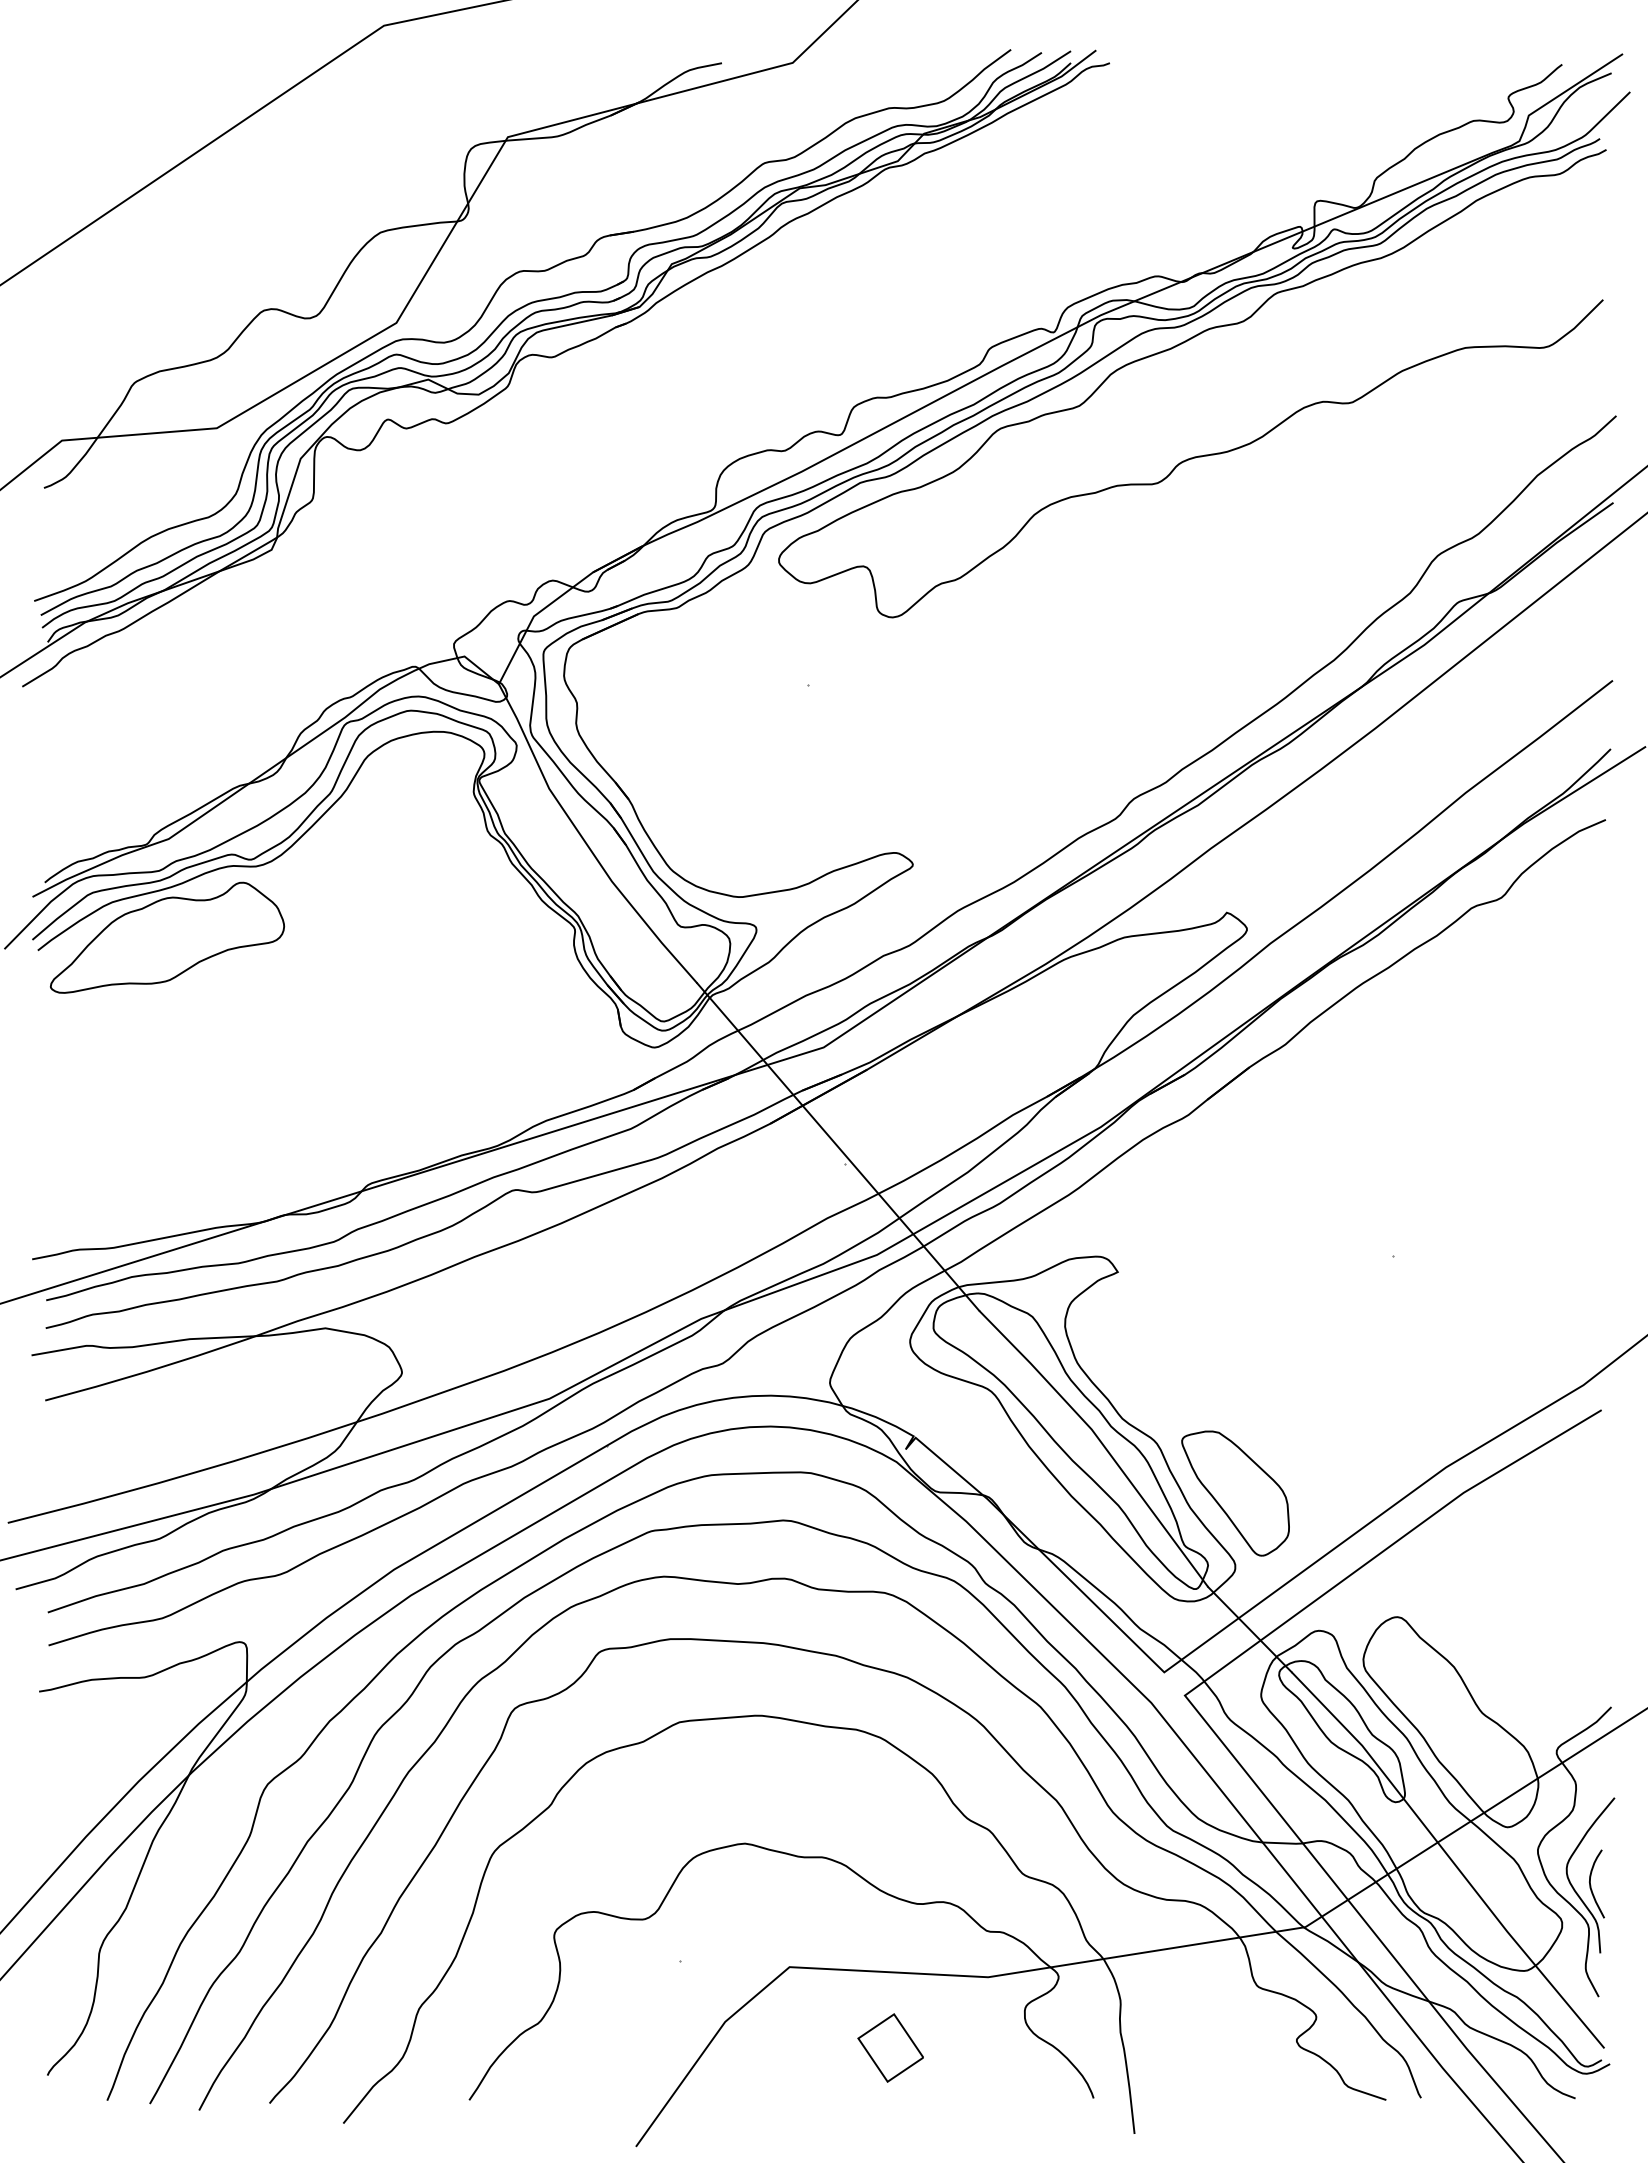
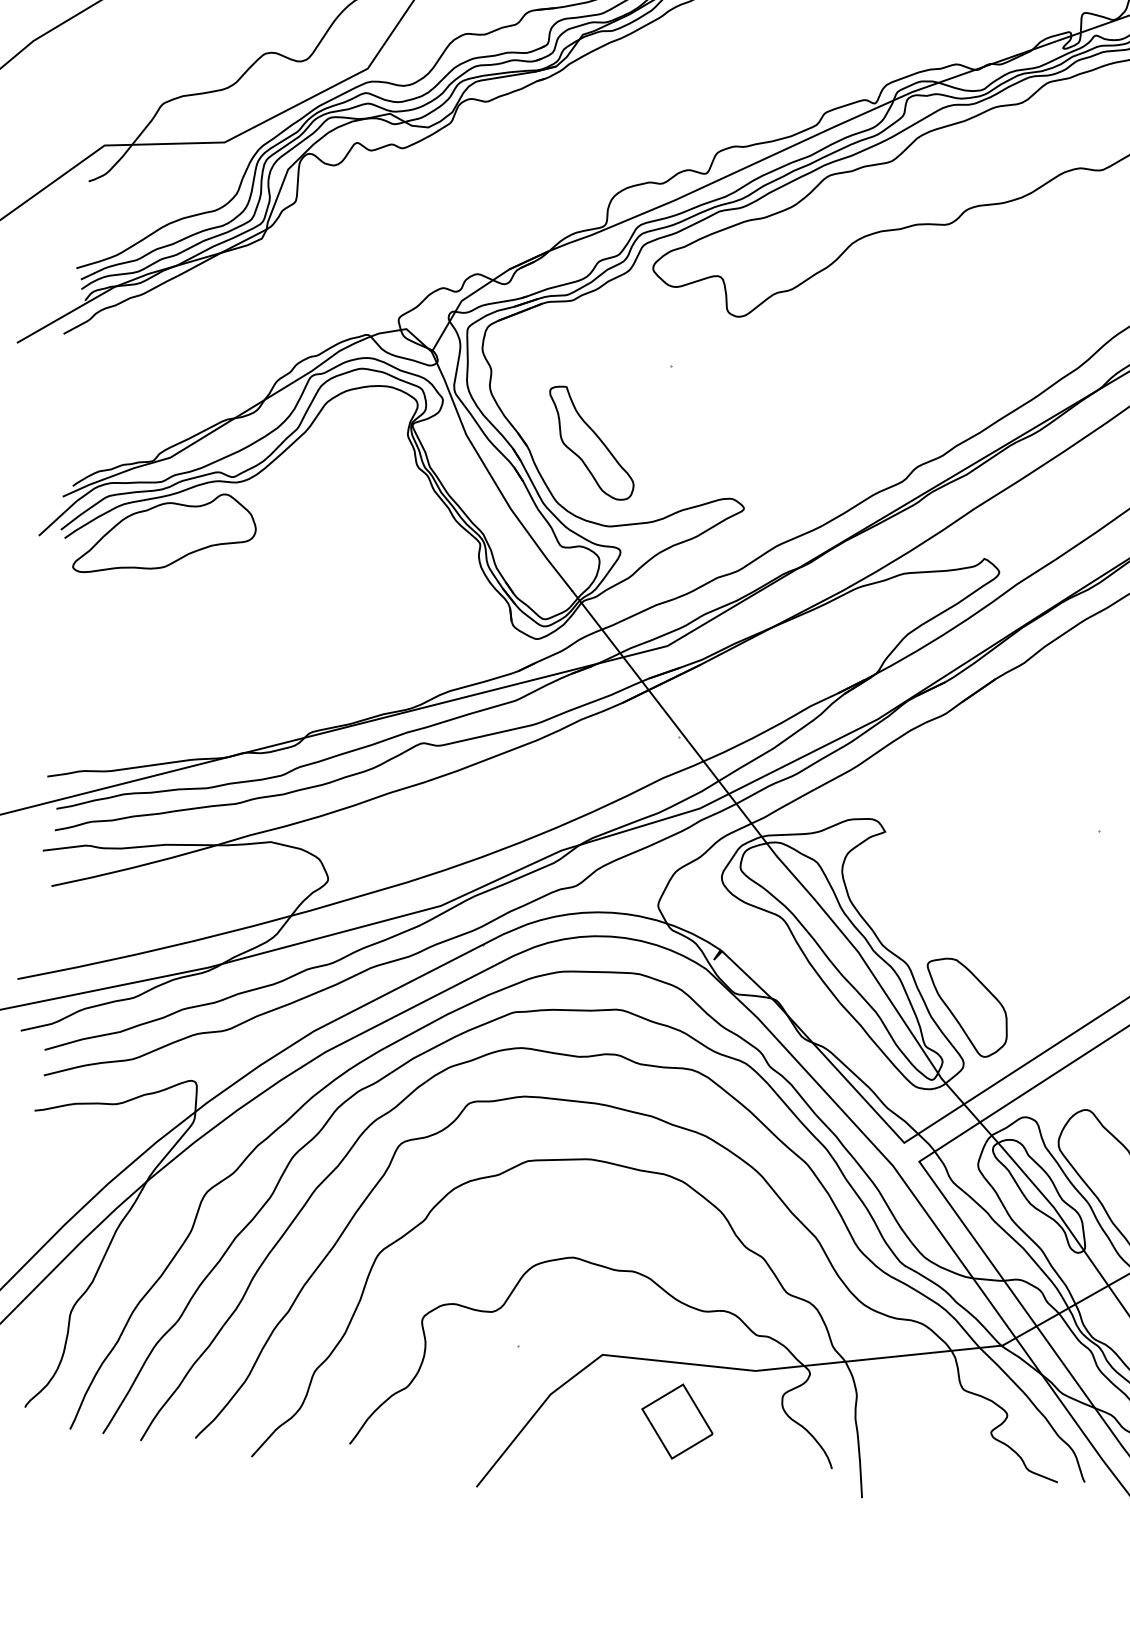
part: (711, 790) -> (591, 442), added
part: (890, 2047) -> (677, 1421), size x1.43

